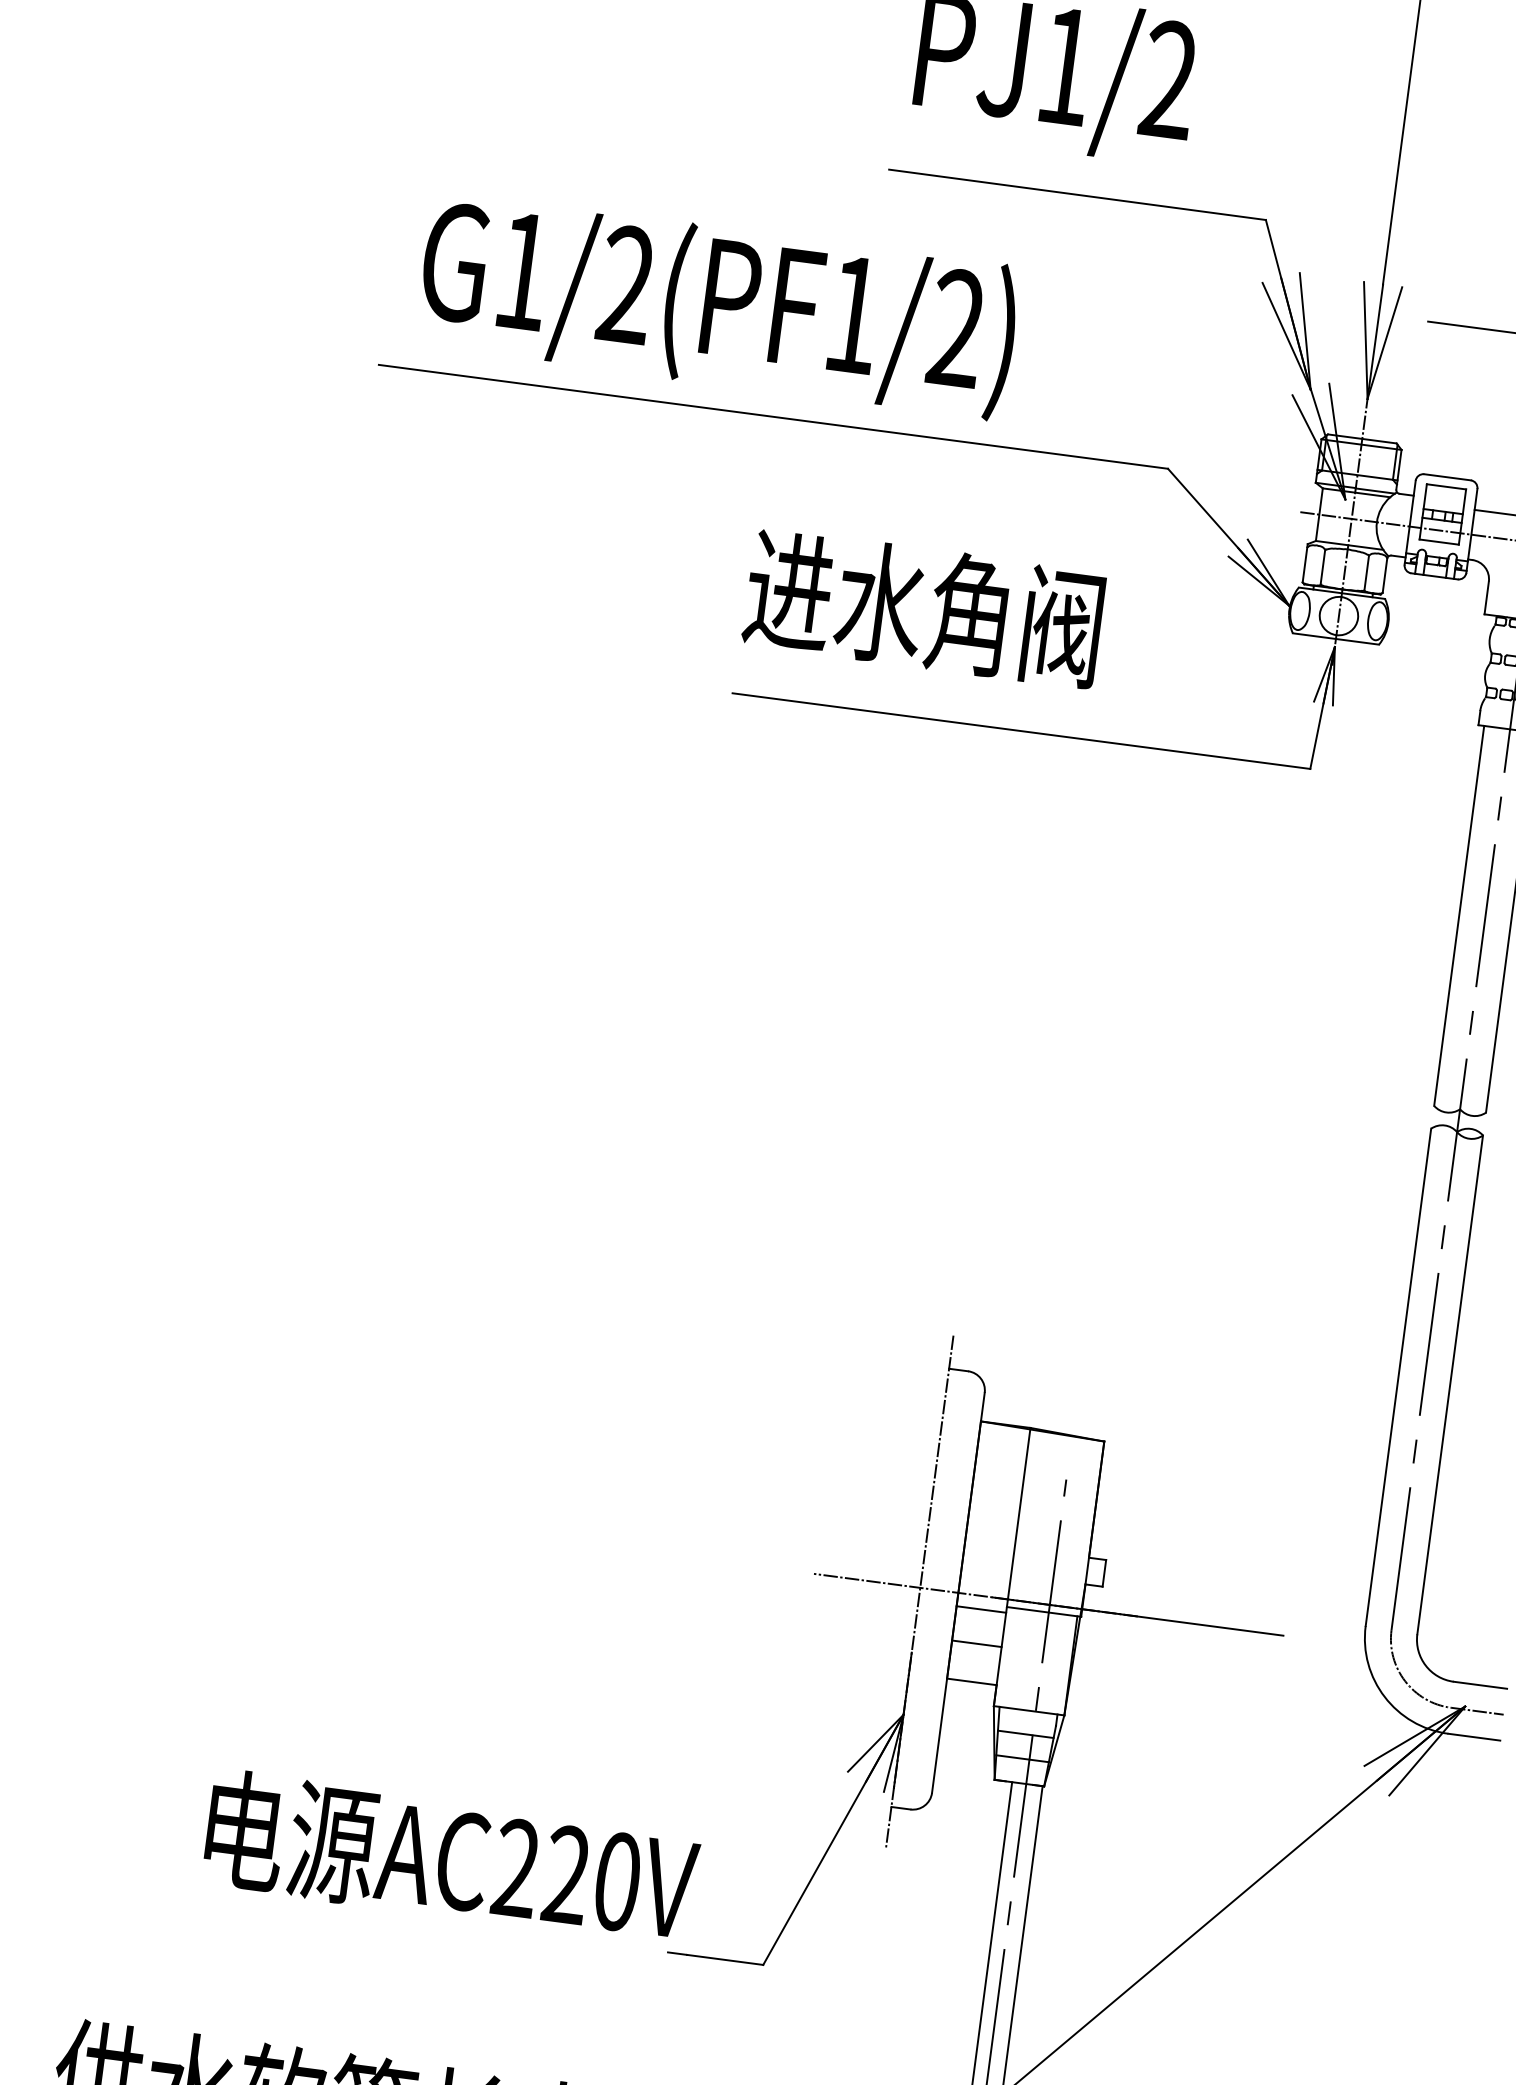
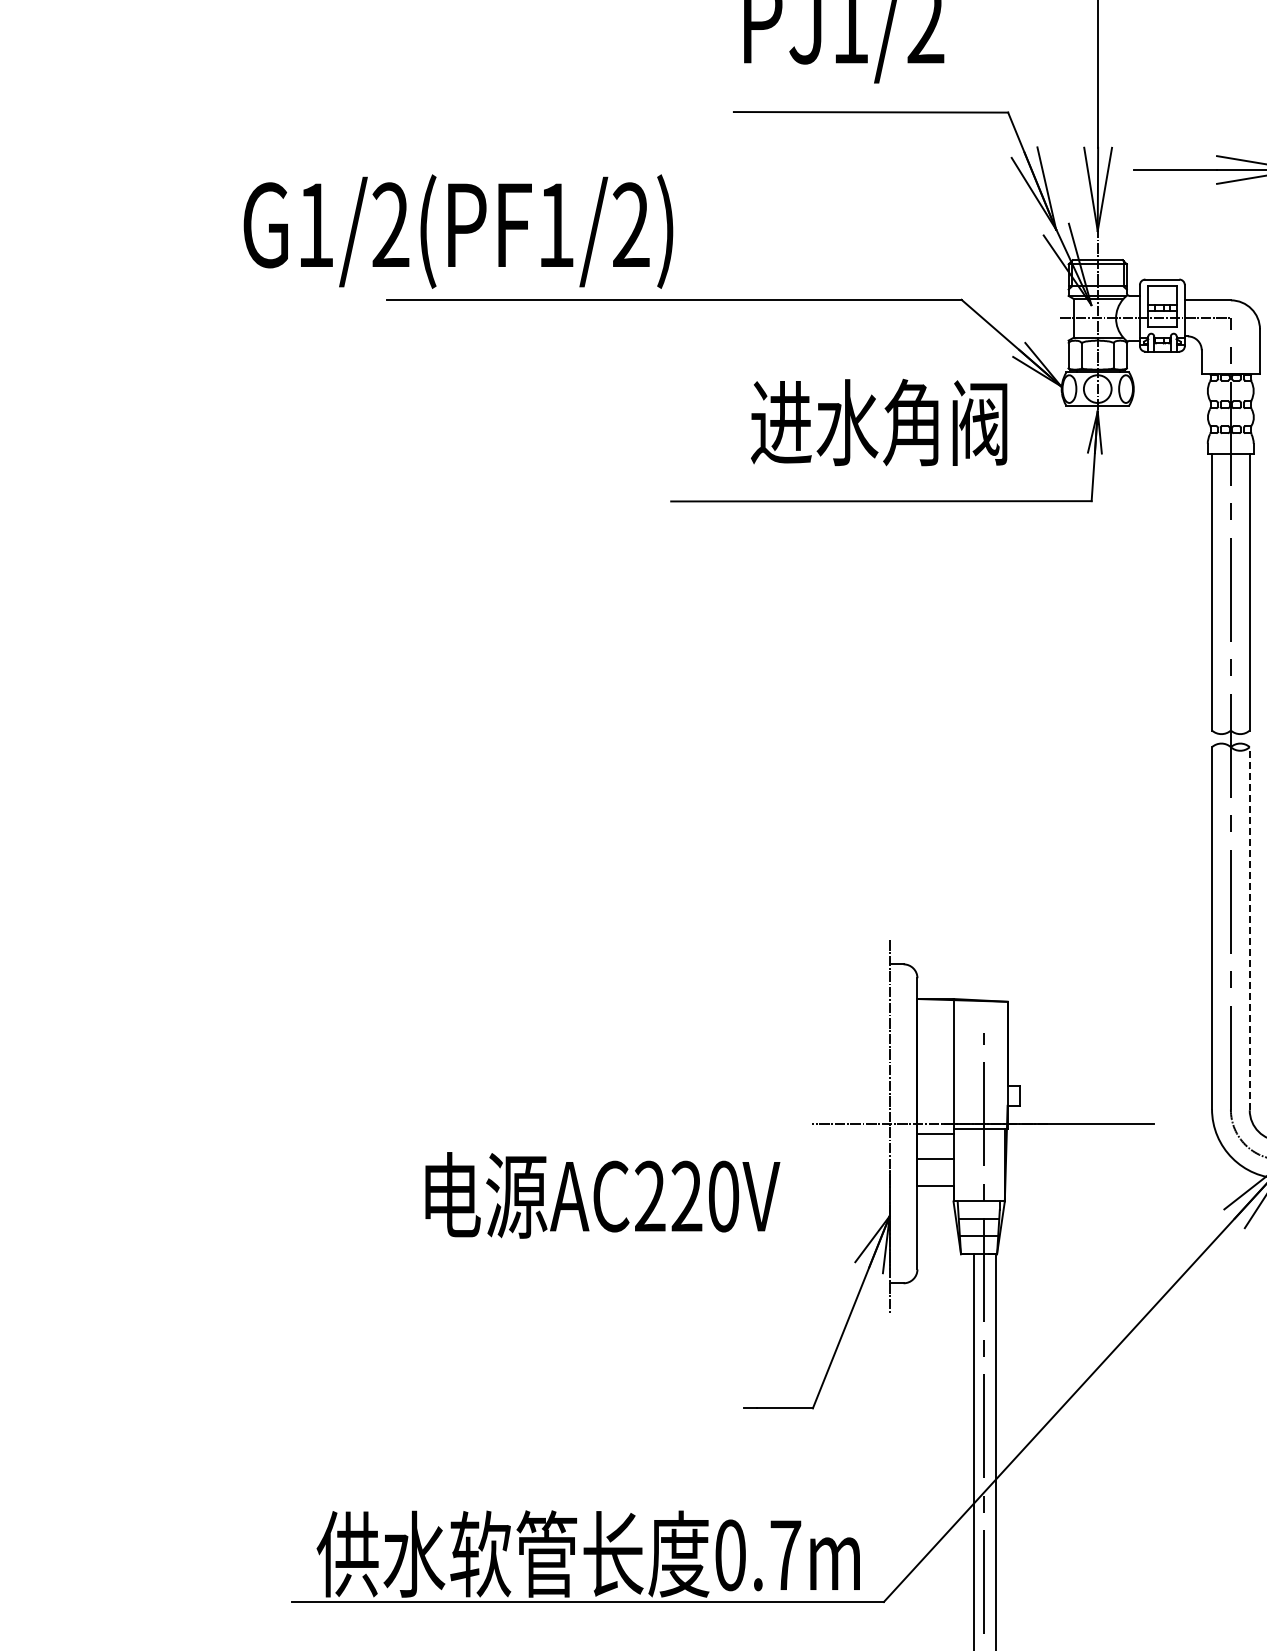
text: (718, 305) -> (458, 231), moved
text: (924, 608) -> (879, 422), moved
line: (1449, 1384) -> (1249, 928), solid -> dashed
text: (451, 1858) -> (602, 1195), moved

